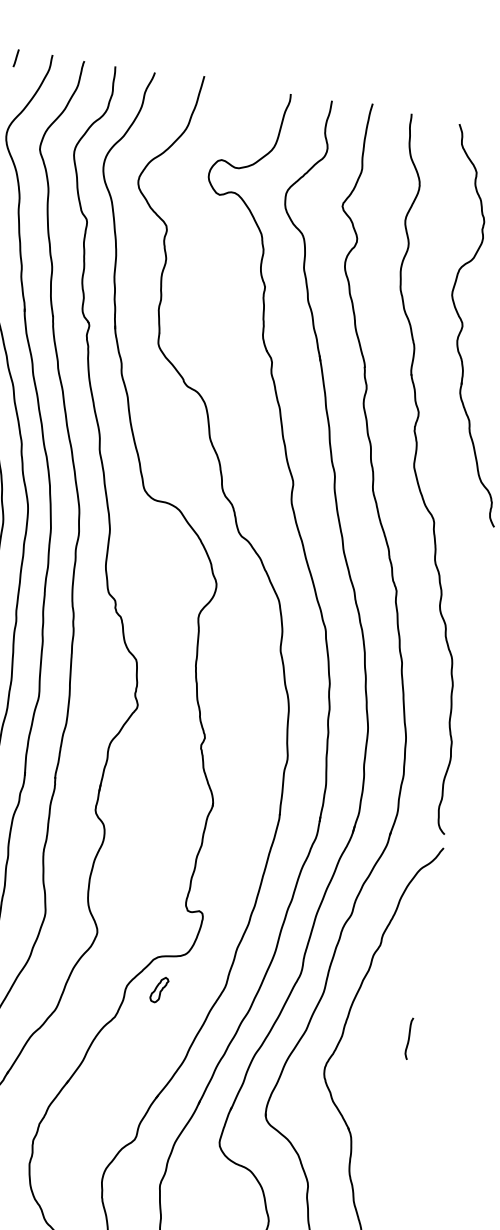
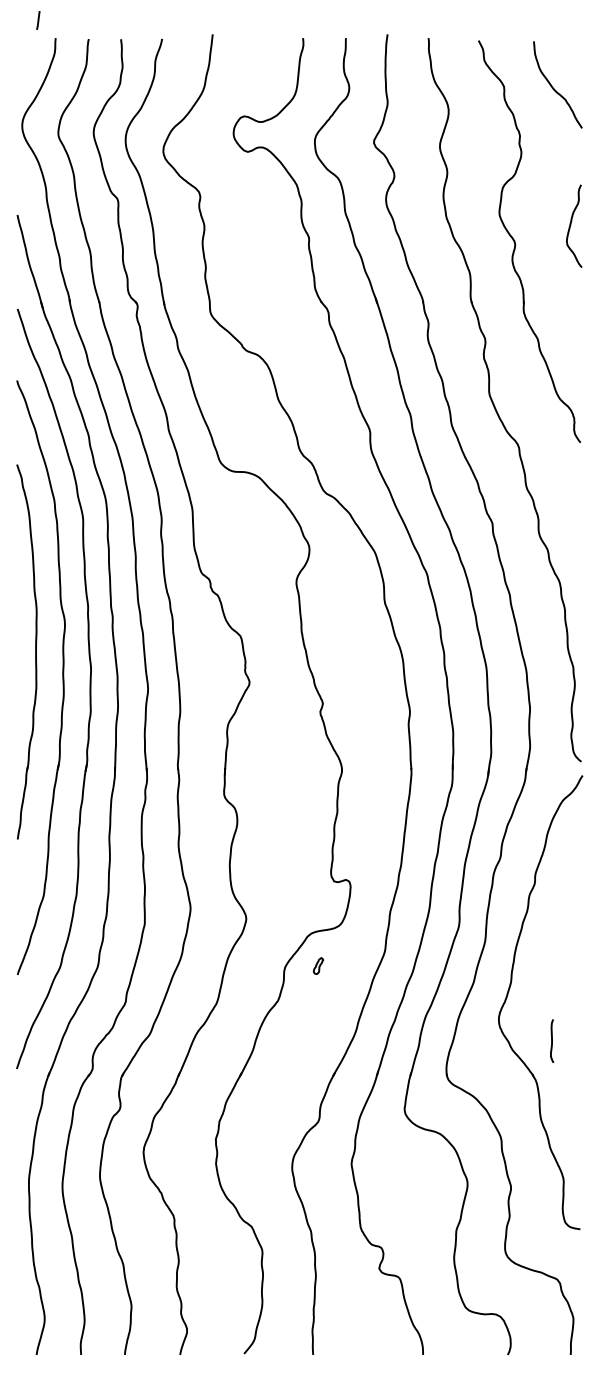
line: (16, 58) -> (38, 20), moved
part: (159, 989) -> (318, 965), size x0.6
curve: (409, 1038) -> (552, 1040), moved

